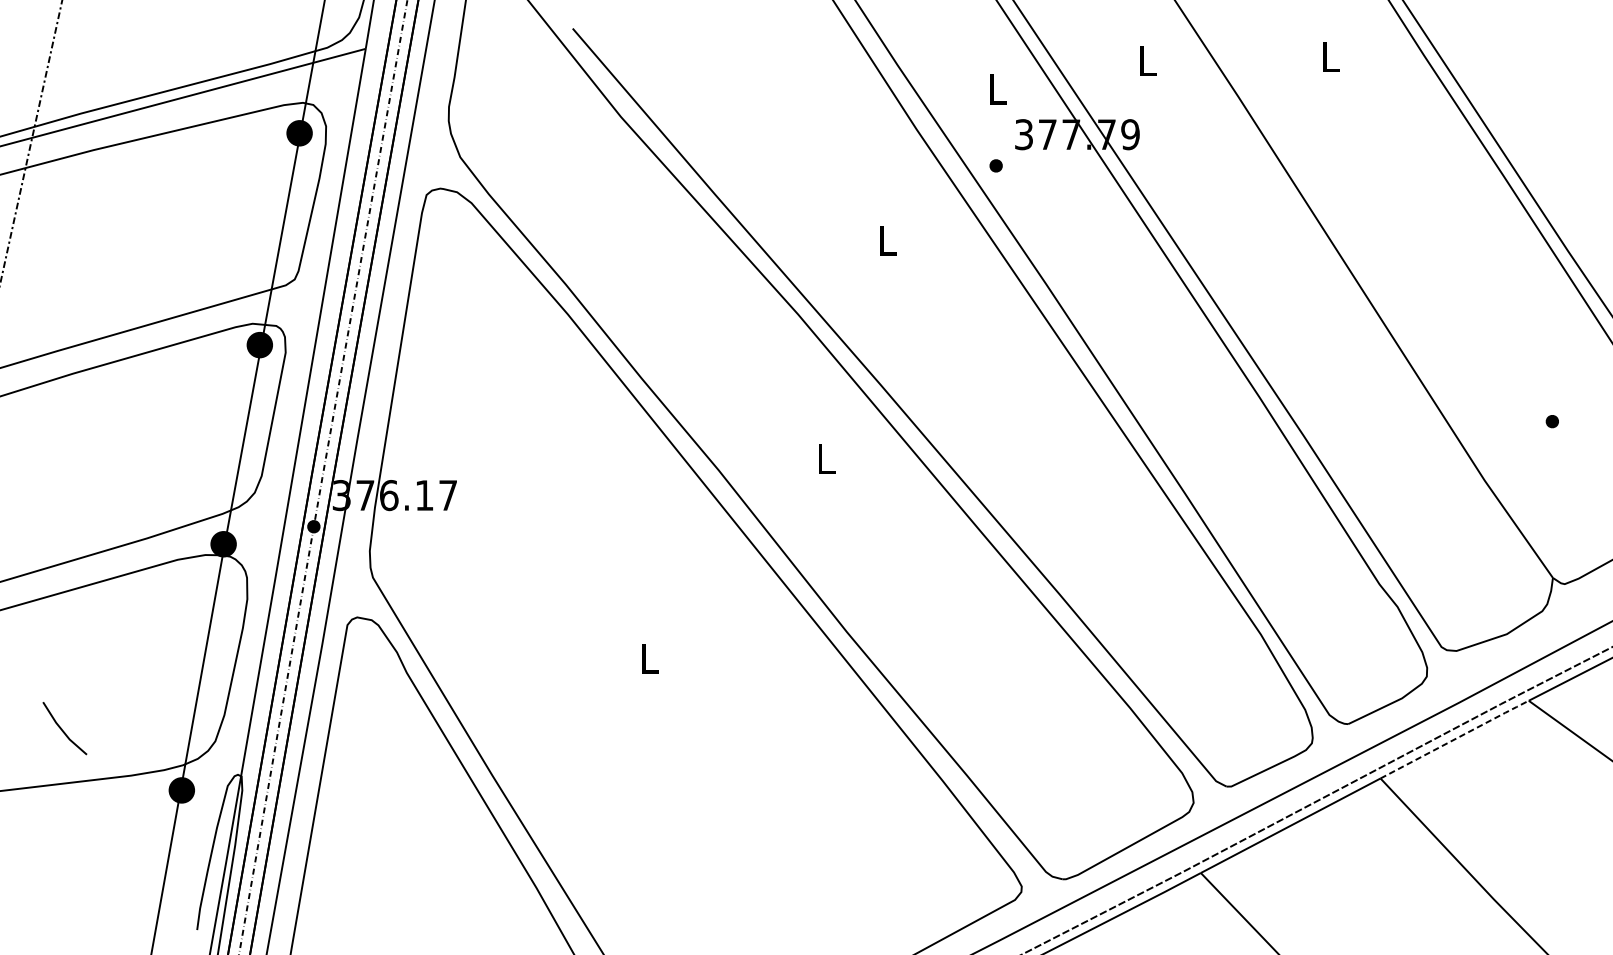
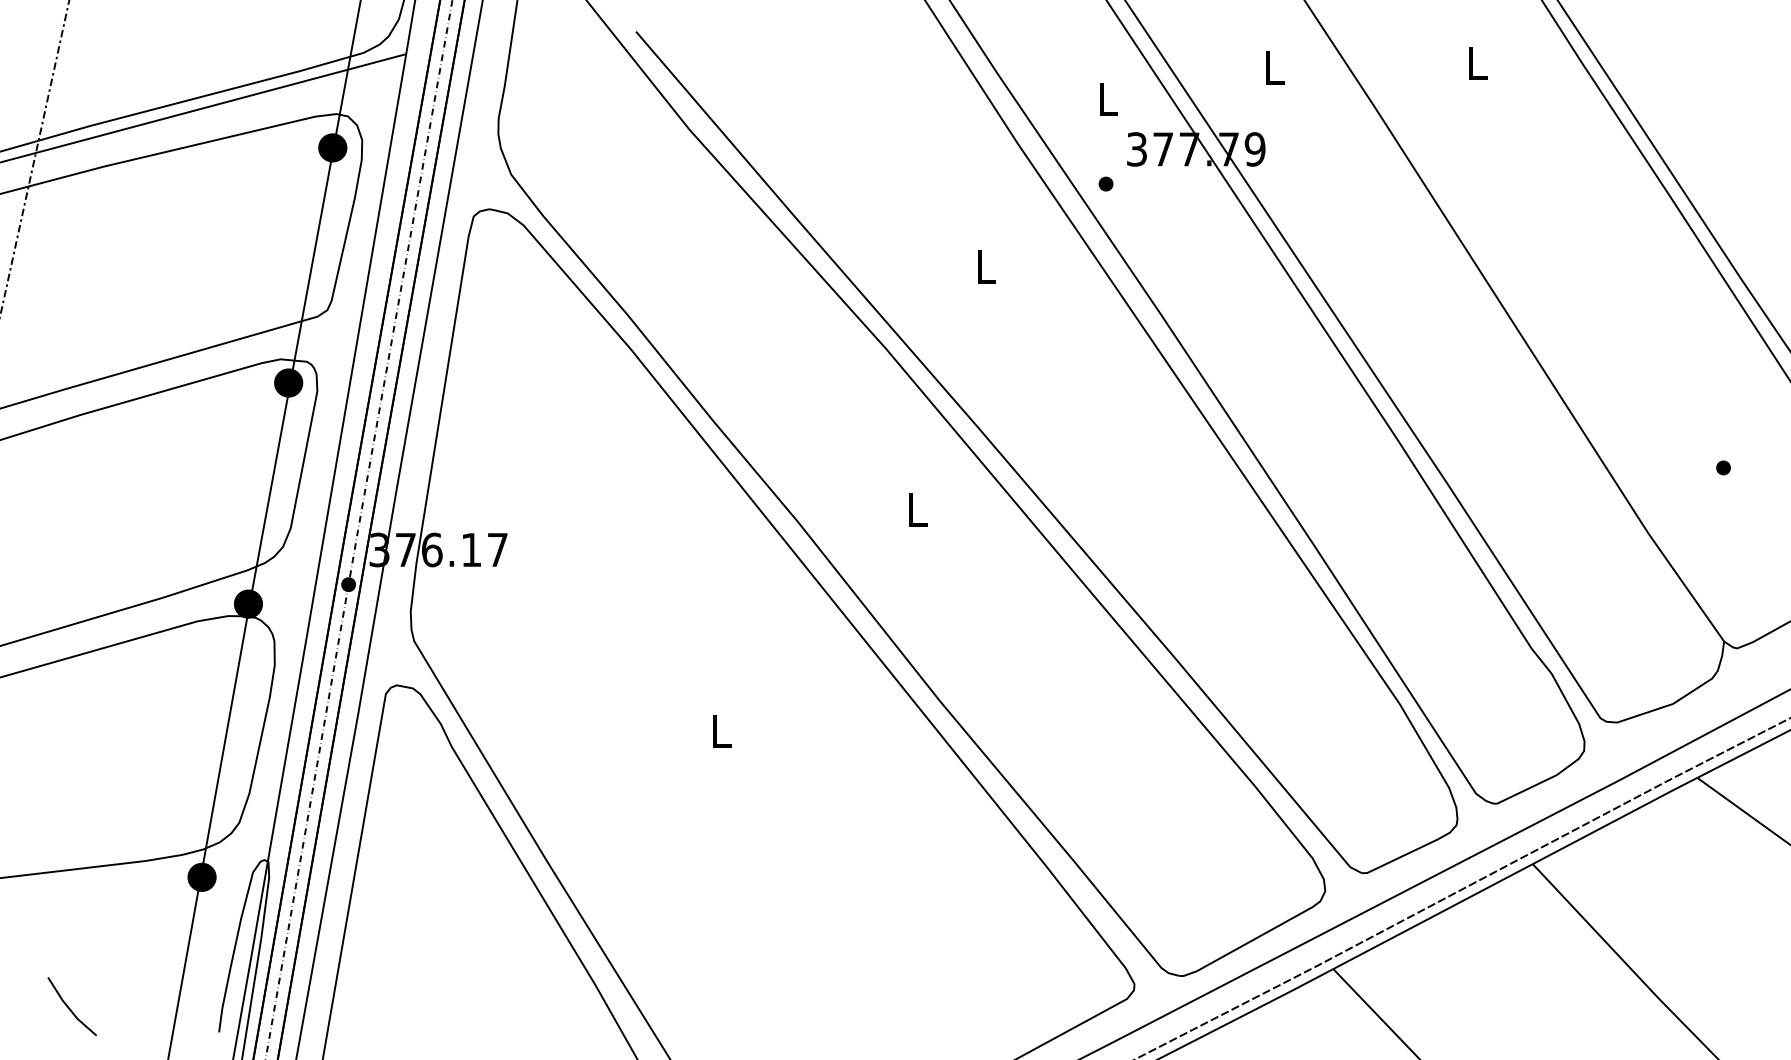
line: (62, 729) -> (69, 1007), moved
line: (1455, 739) -> (1616, 820), dashed -> solid

